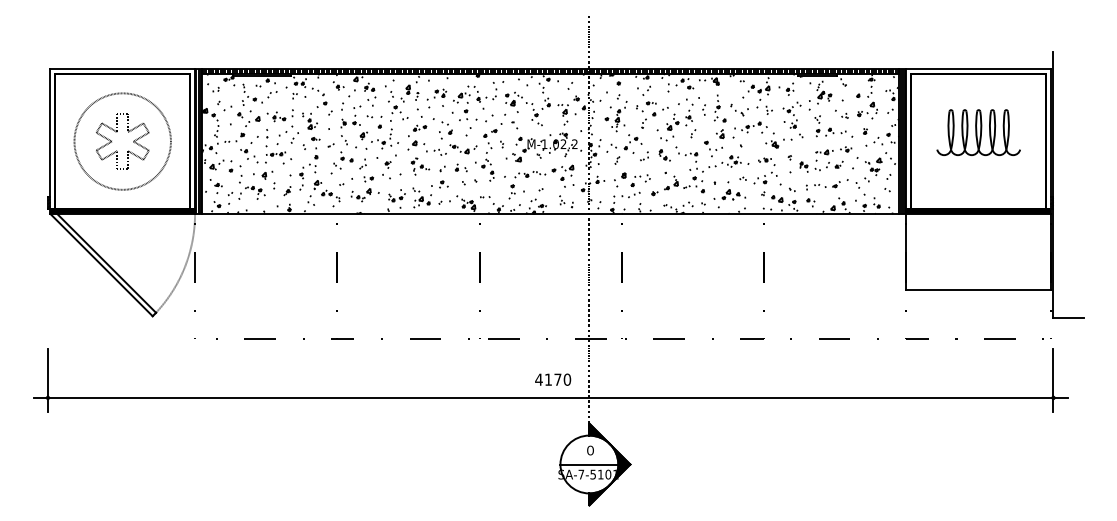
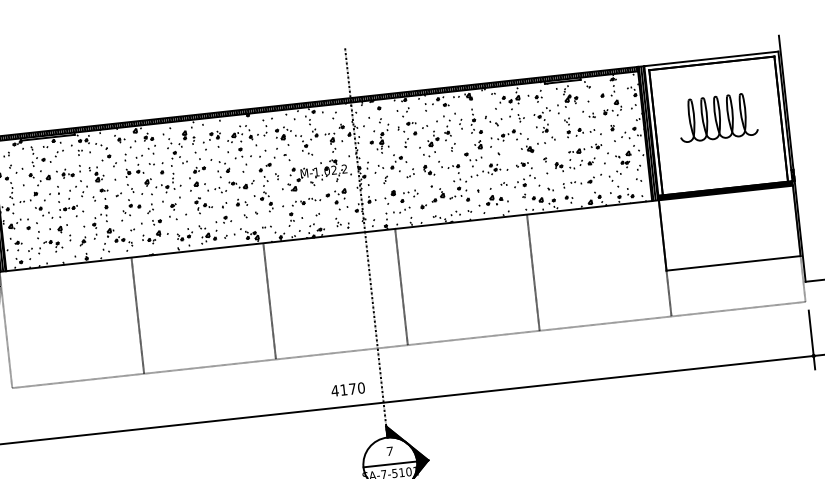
text: (590, 450) -> (389, 451), 0 -> 7

